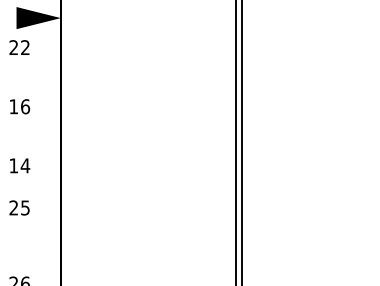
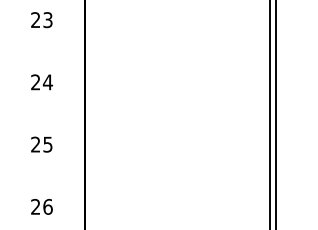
text: (19, 106) -> (41, 19), 16 -> 23
text: (13, 165) -> (35, 81), 14 -> 24
text: (19, 207) -> (41, 144), moved

